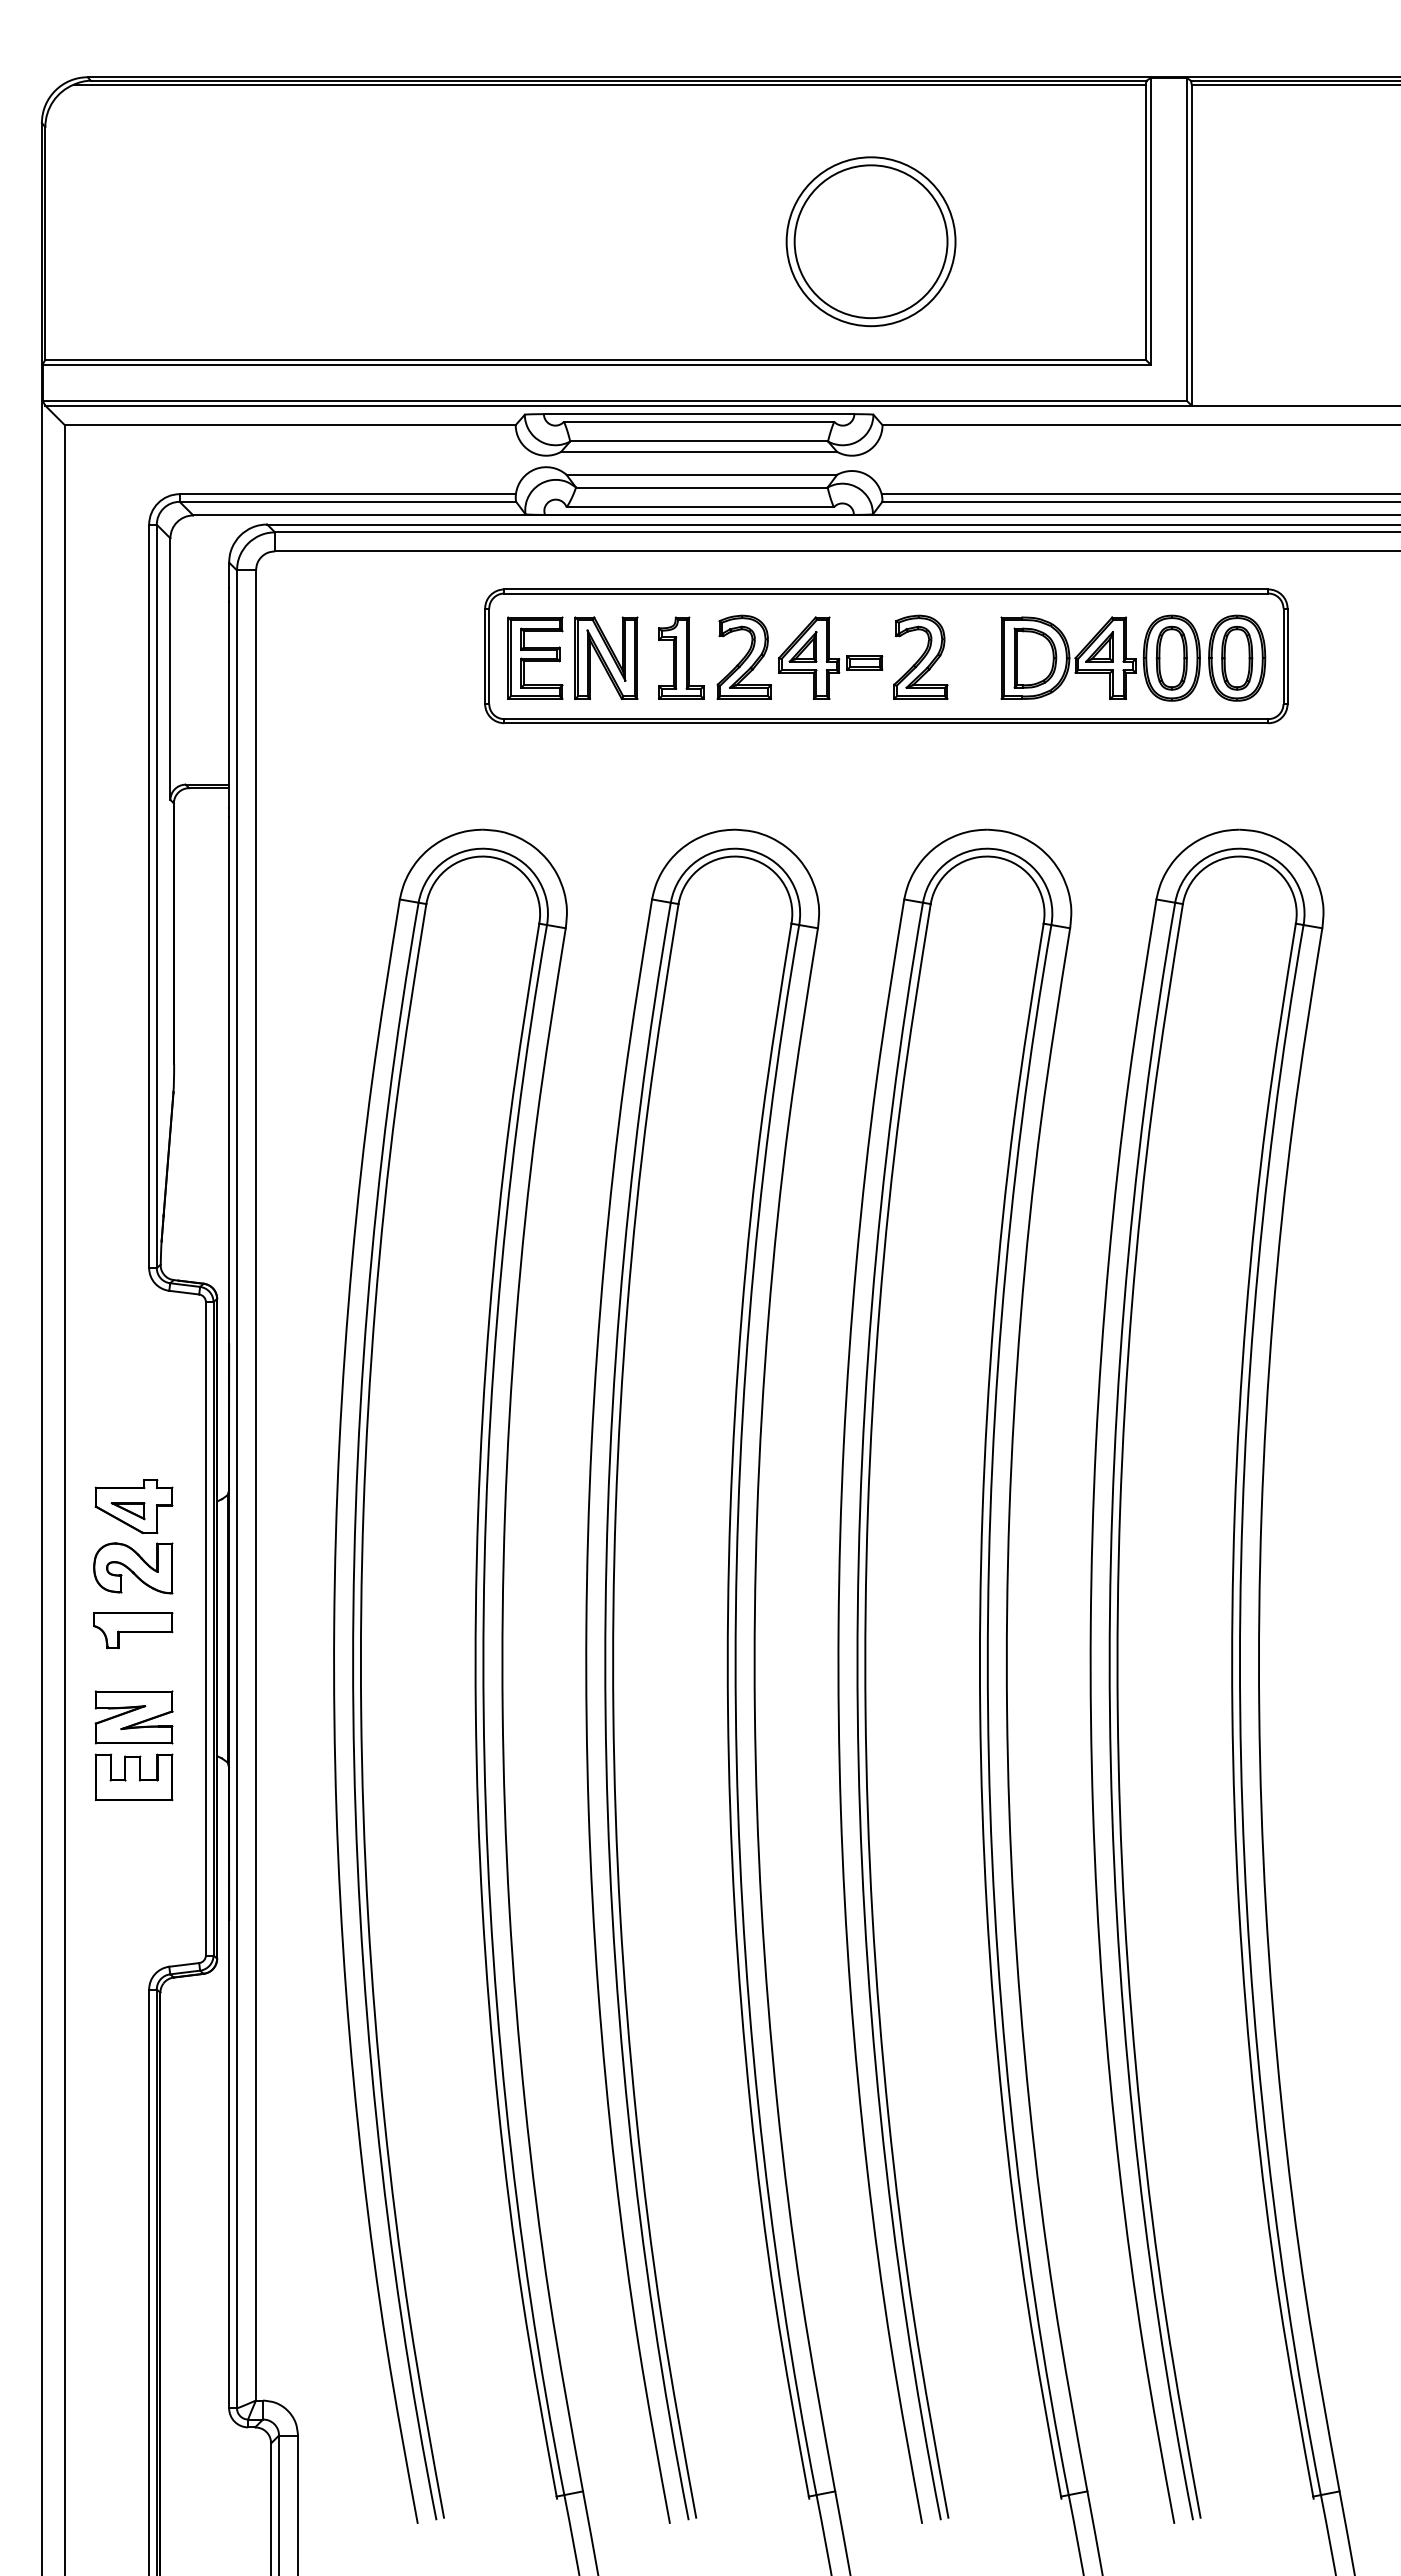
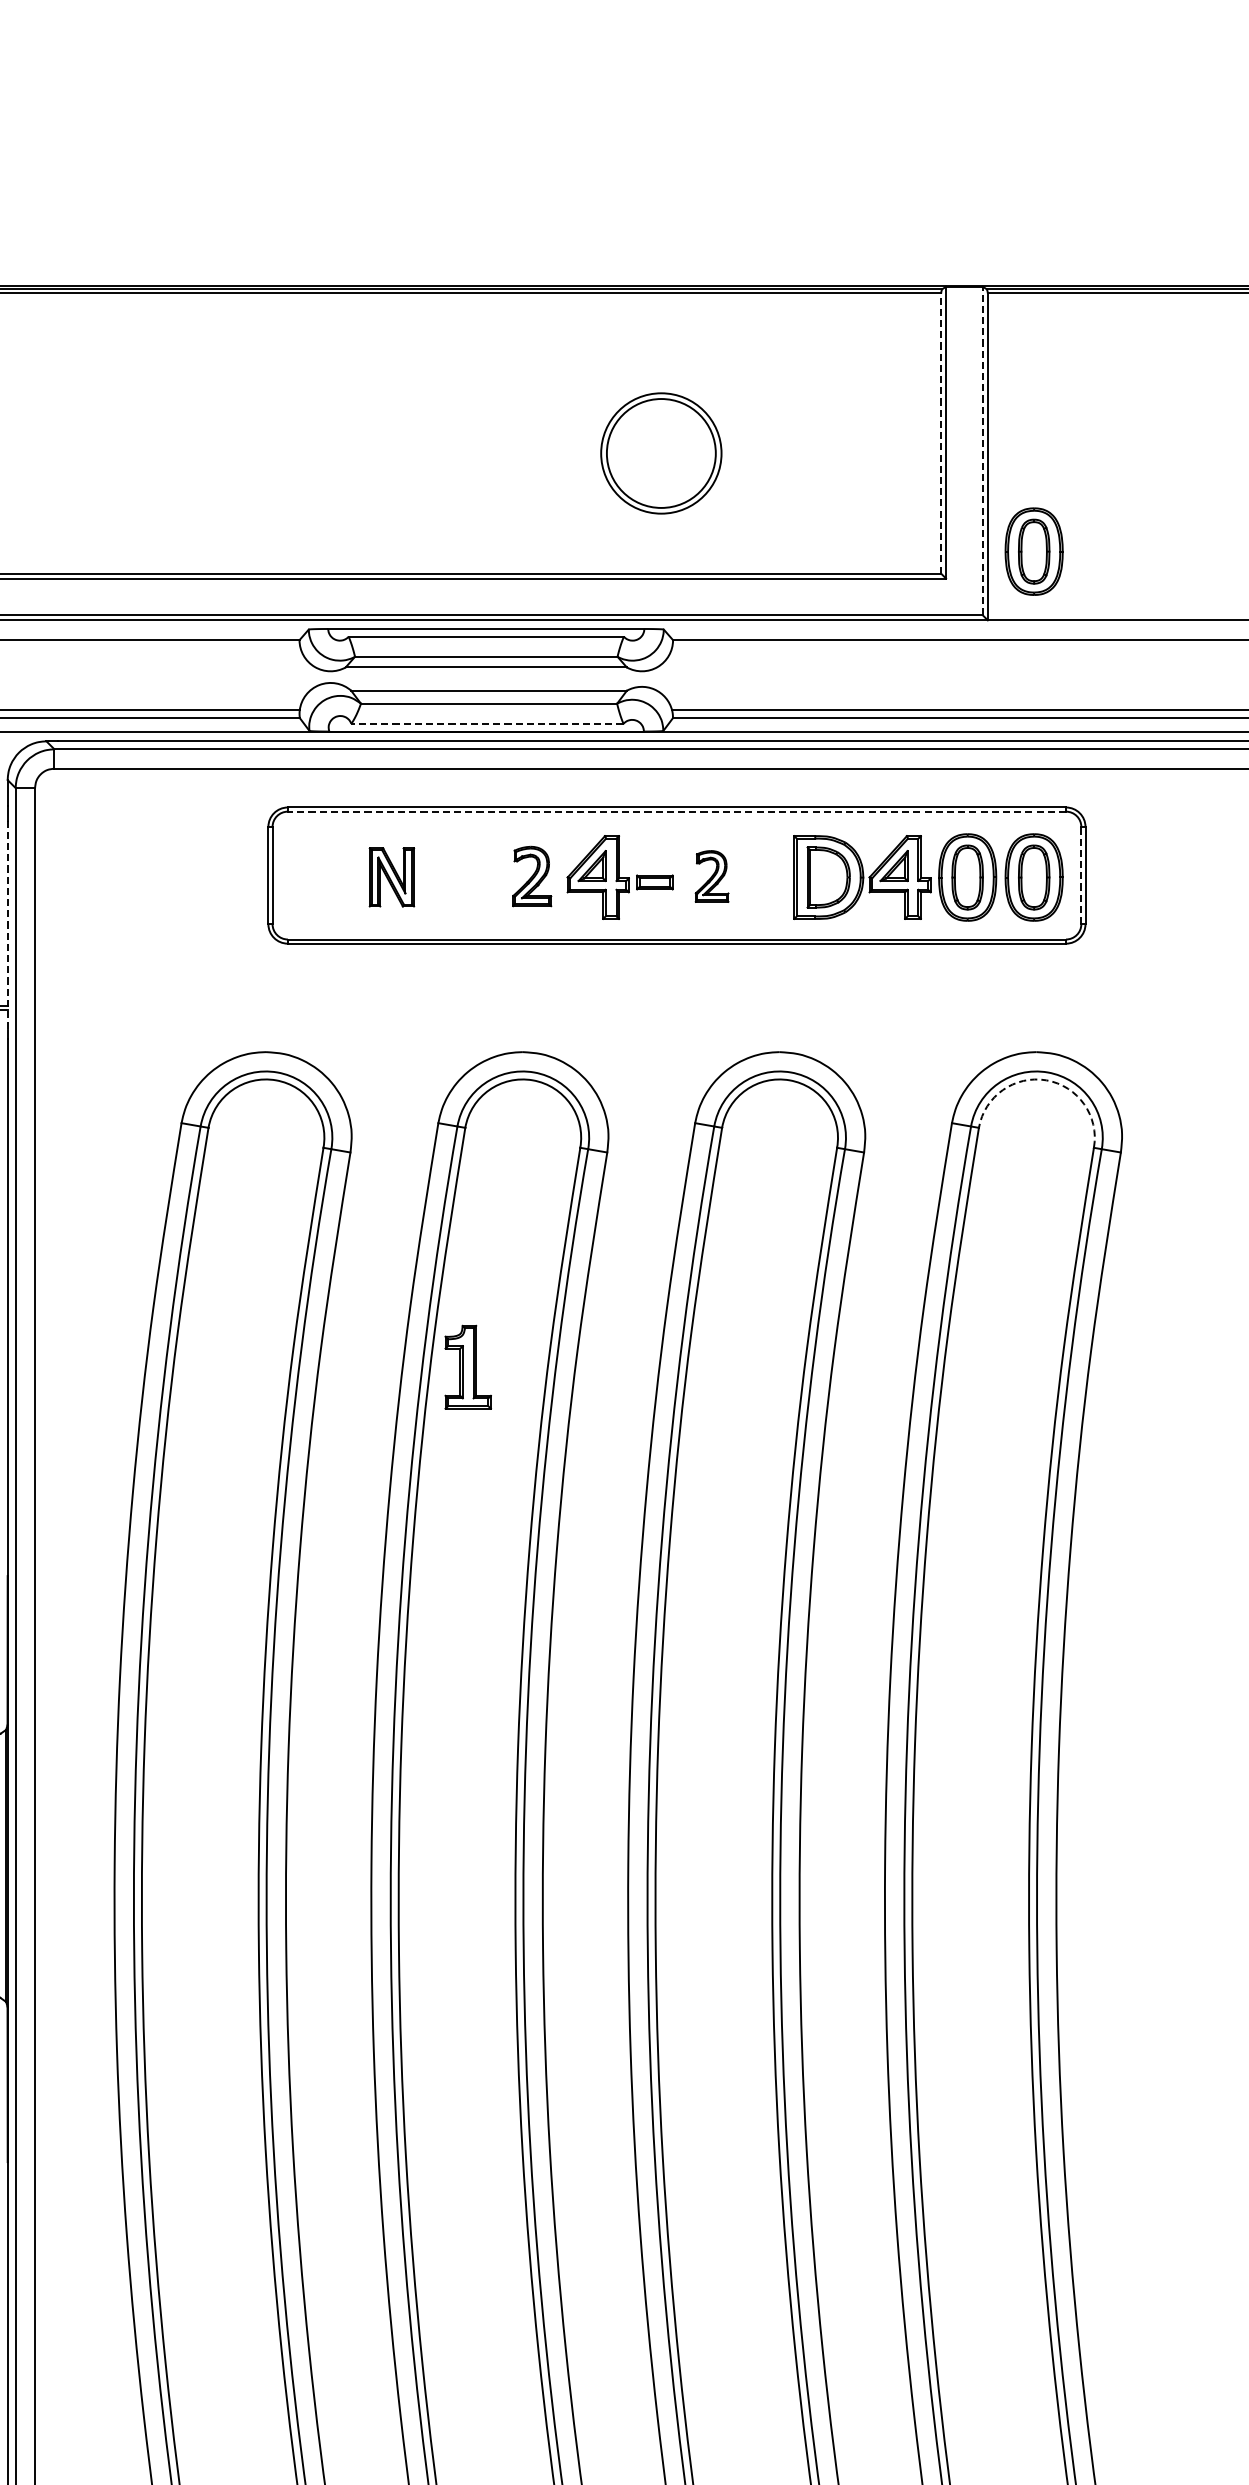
line: (1145, 222) -> (940, 433), solid -> dashed
line: (1186, 238) -> (982, 450), solid -> dashed
part: (870, 241) -> (660, 453), size x0.7
part: (1237, 337) -> (1034, 550), added
line: (700, 507) -> (487, 724), solid -> dashed
line: (885, 593) -> (676, 811), solid -> dashed
part: (743, 656) -> (531, 875), size x0.7
part: (920, 656) -> (711, 875), size x0.6
line: (1283, 656) -> (1081, 875), solid -> dashed
part: (535, 657) -> (319, 876), removed
part: (606, 657) -> (391, 876), size x0.7
part: (681, 657) -> (468, 1366), moved
line: (229, 705) -> (8, 925), solid -> dashed
arc: (1249, 857) -> (1046, 1080), solid -> dashed

